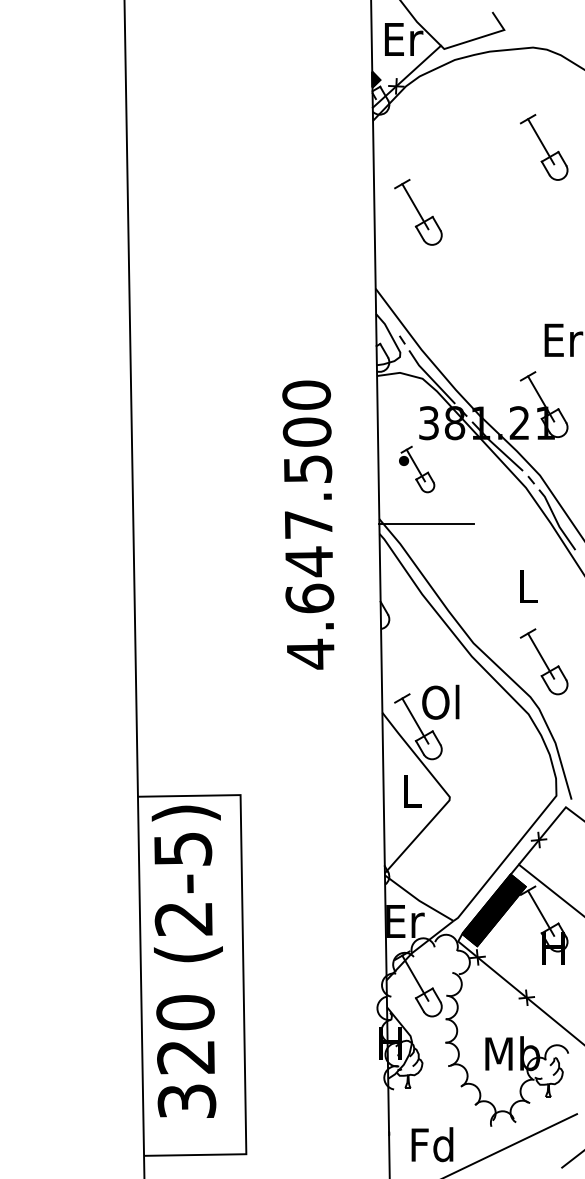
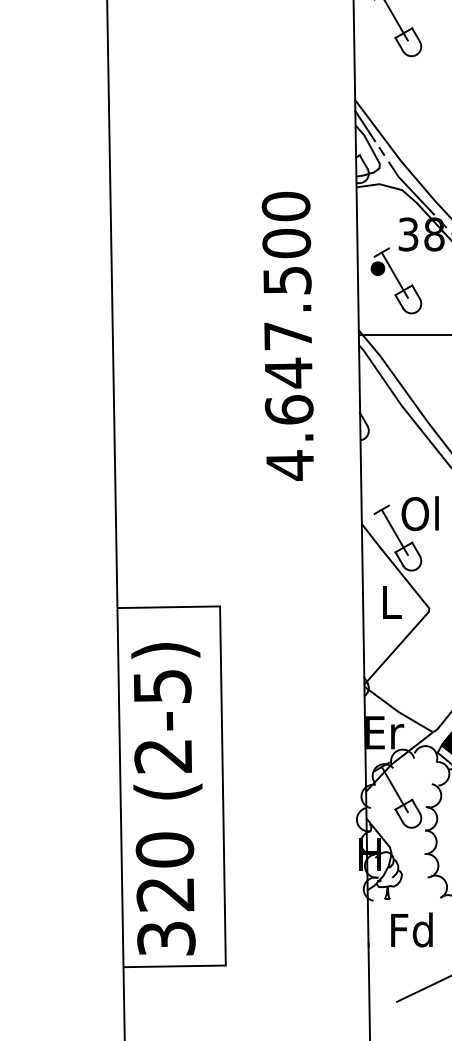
line: (385, 314) -> (364, 125), added
part: (416, 469) -> (395, 280), size x1.43
text: (186, 961) -> (165, 798), moved
text: (432, 1144) -> (411, 929), moved

